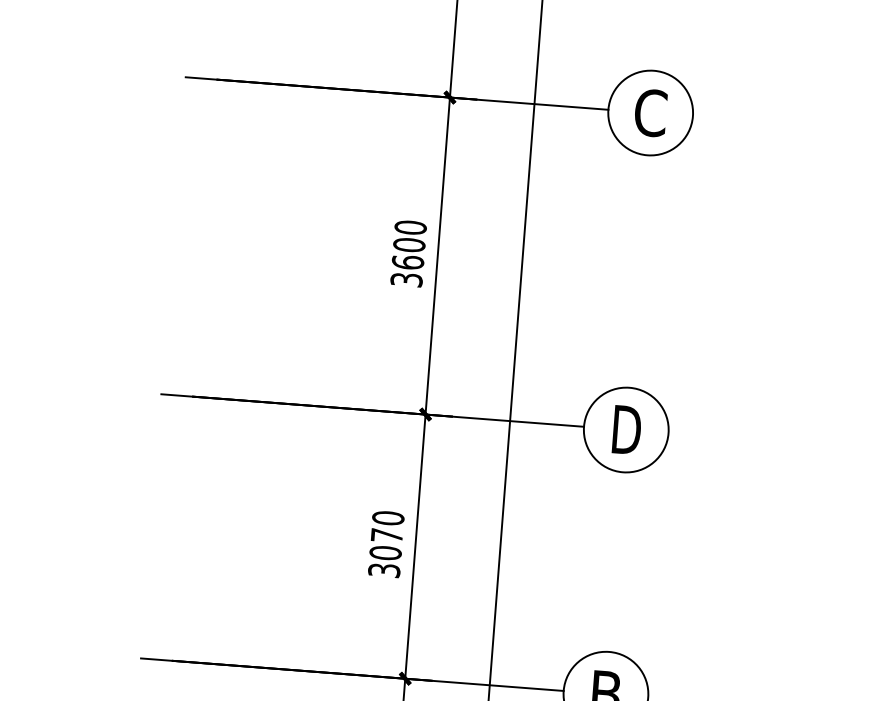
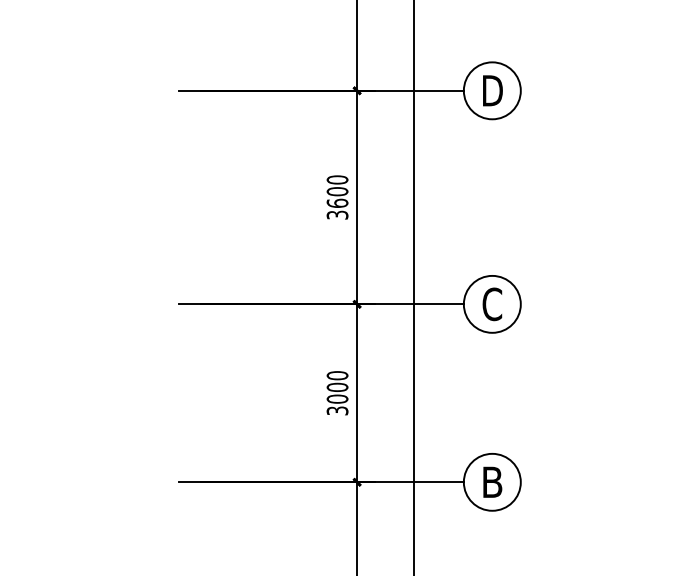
text: (649, 112) -> (491, 90), C -> D
text: (626, 430) -> (492, 304), D -> C
text: (387, 534) -> (337, 386), 3070 -> 3000

